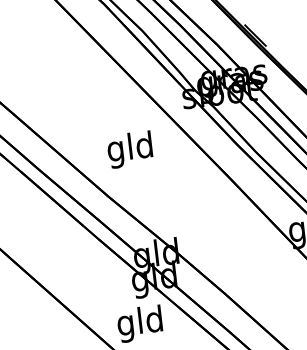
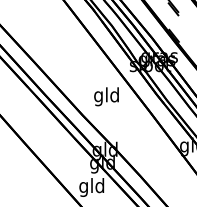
text: (129, 149) -> (106, 96), moved

